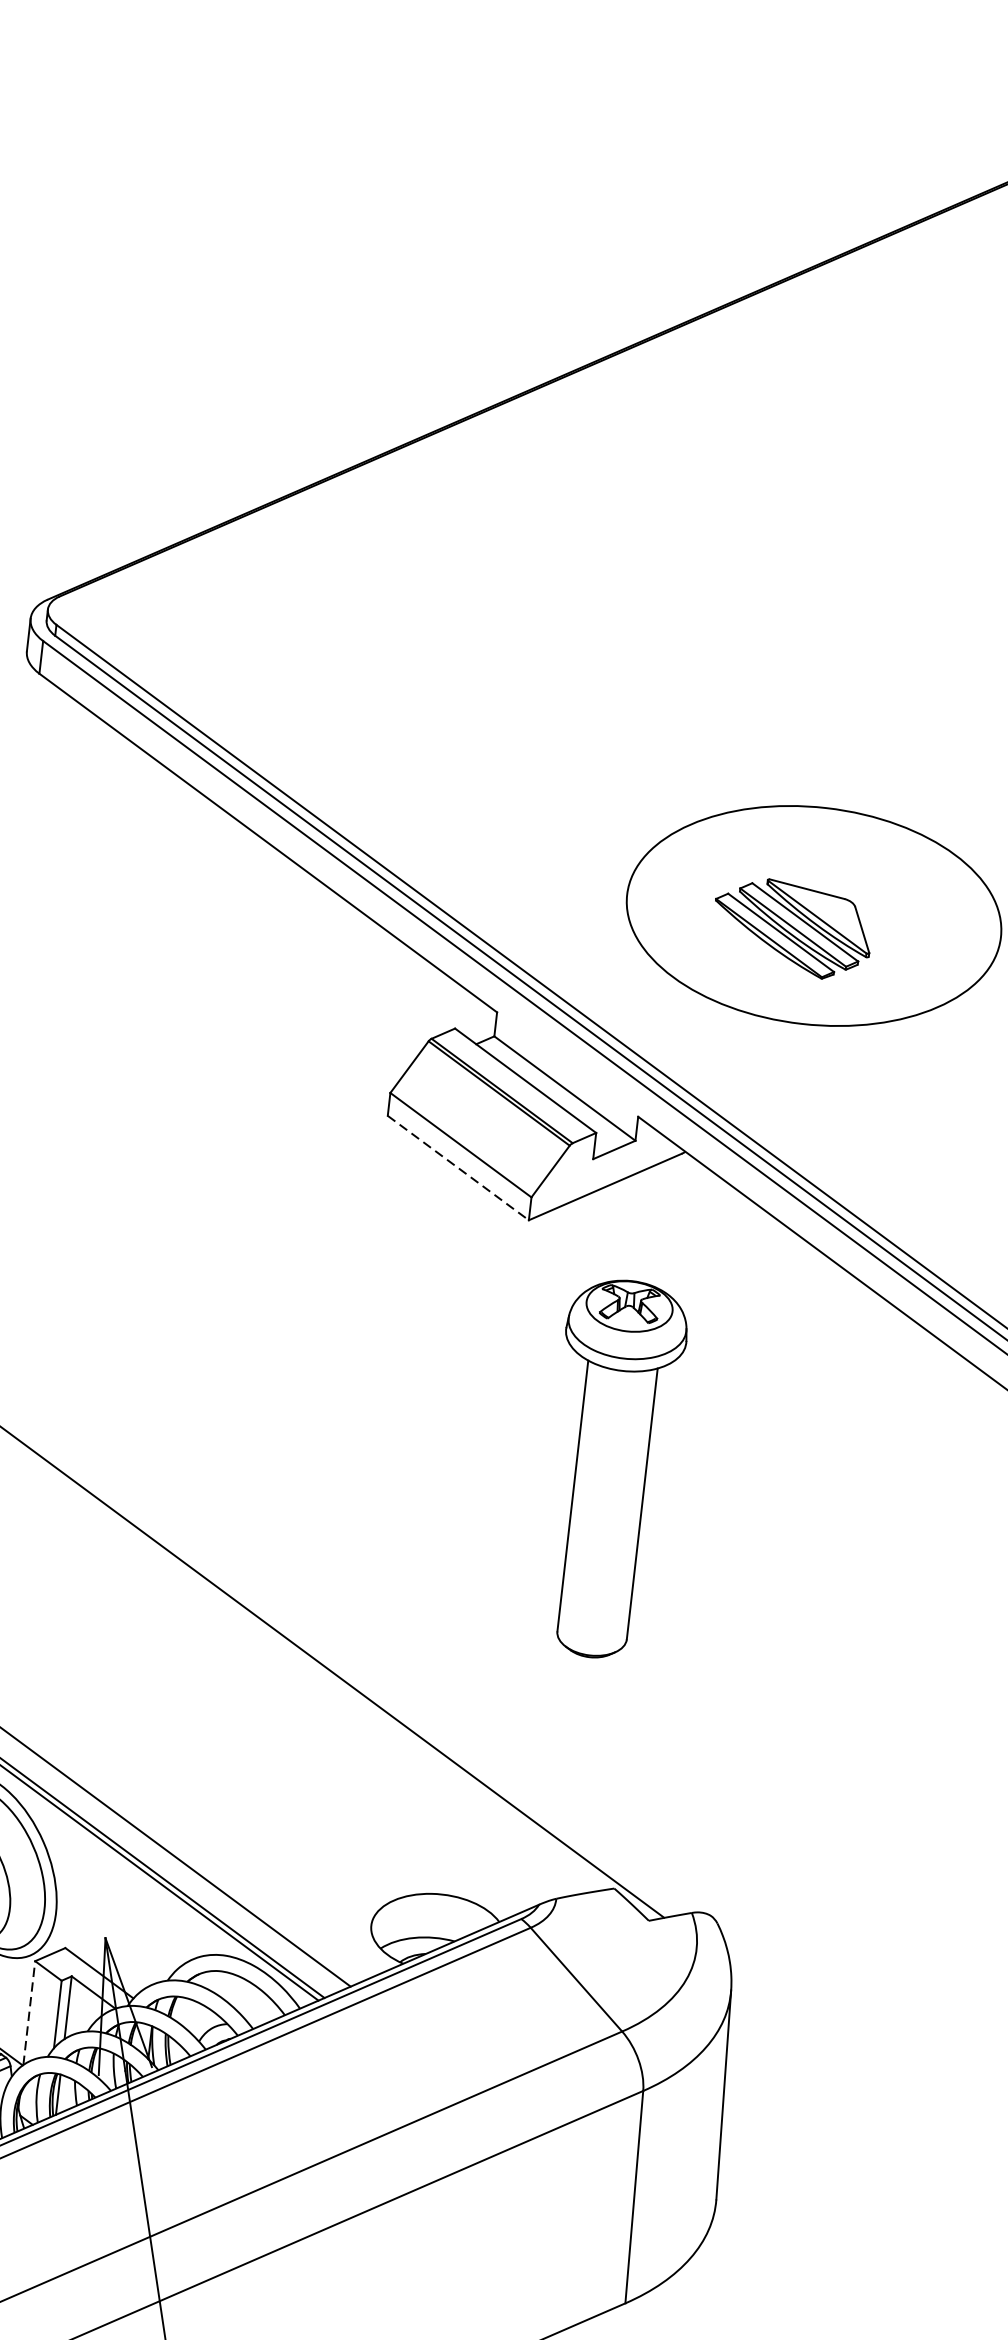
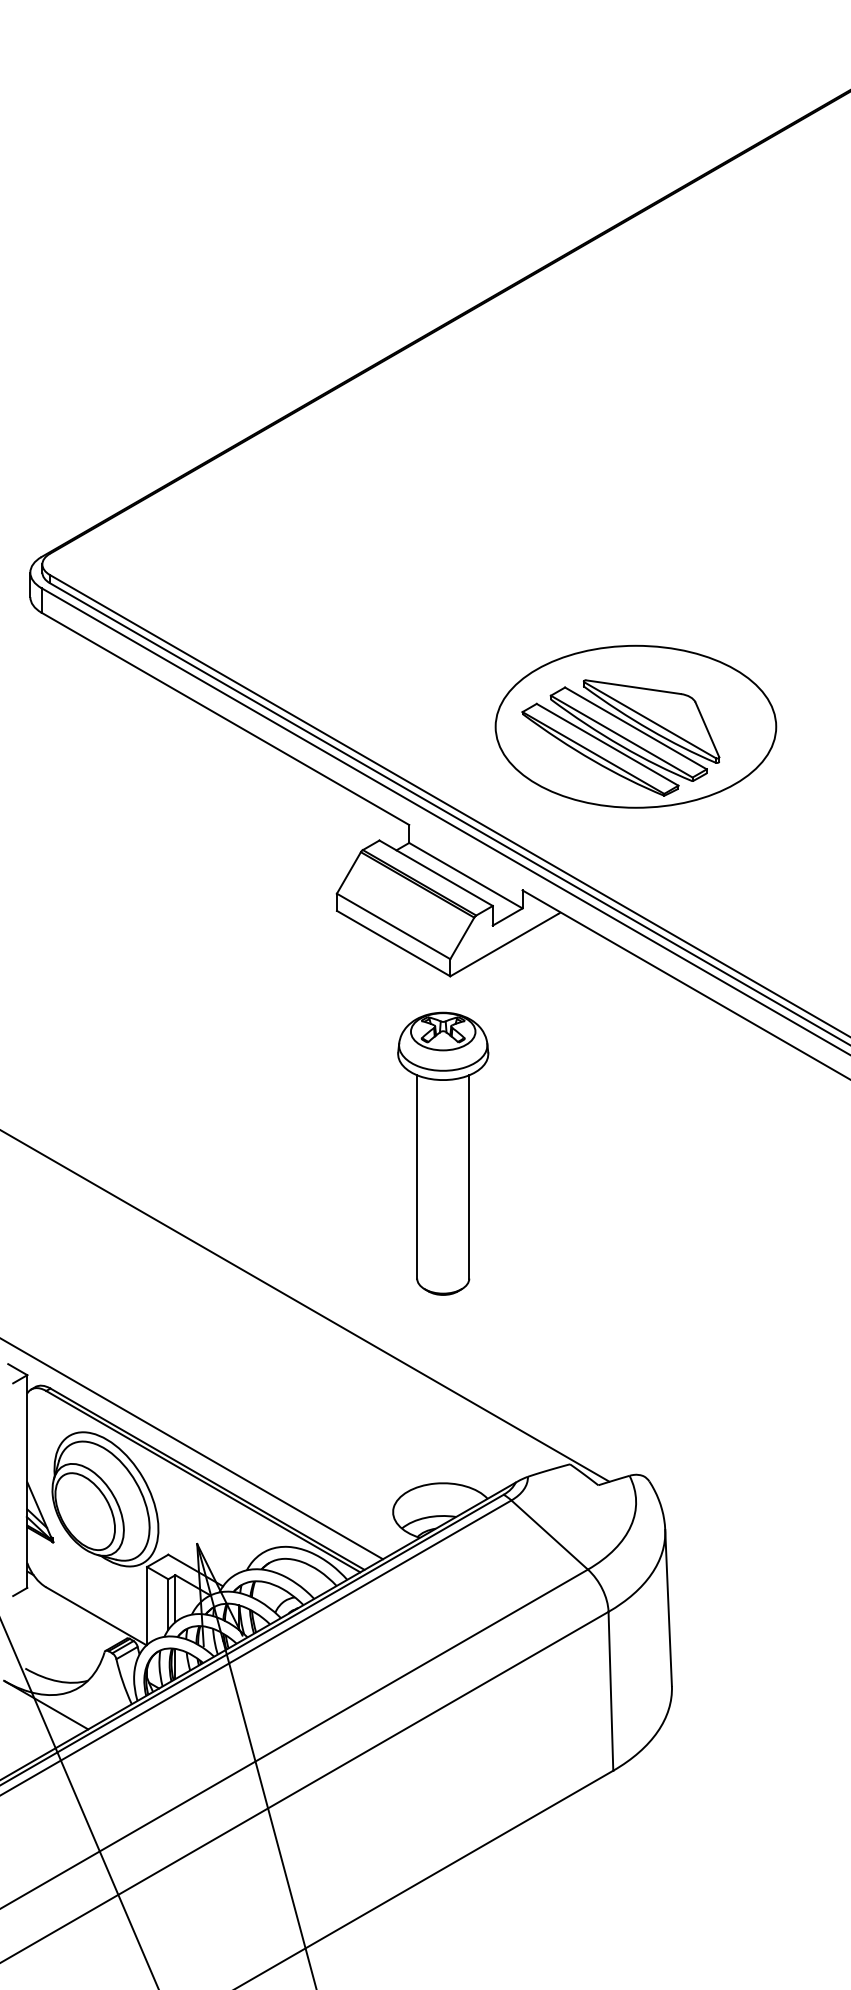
part: (791, 927) -> (620, 737), size x1.67
line: (459, 1168) -> (394, 943), dashed -> solid
part: (611, 1468) -> (443, 1153), moved
line: (29, 2012) -> (147, 1605), dashed -> solid

